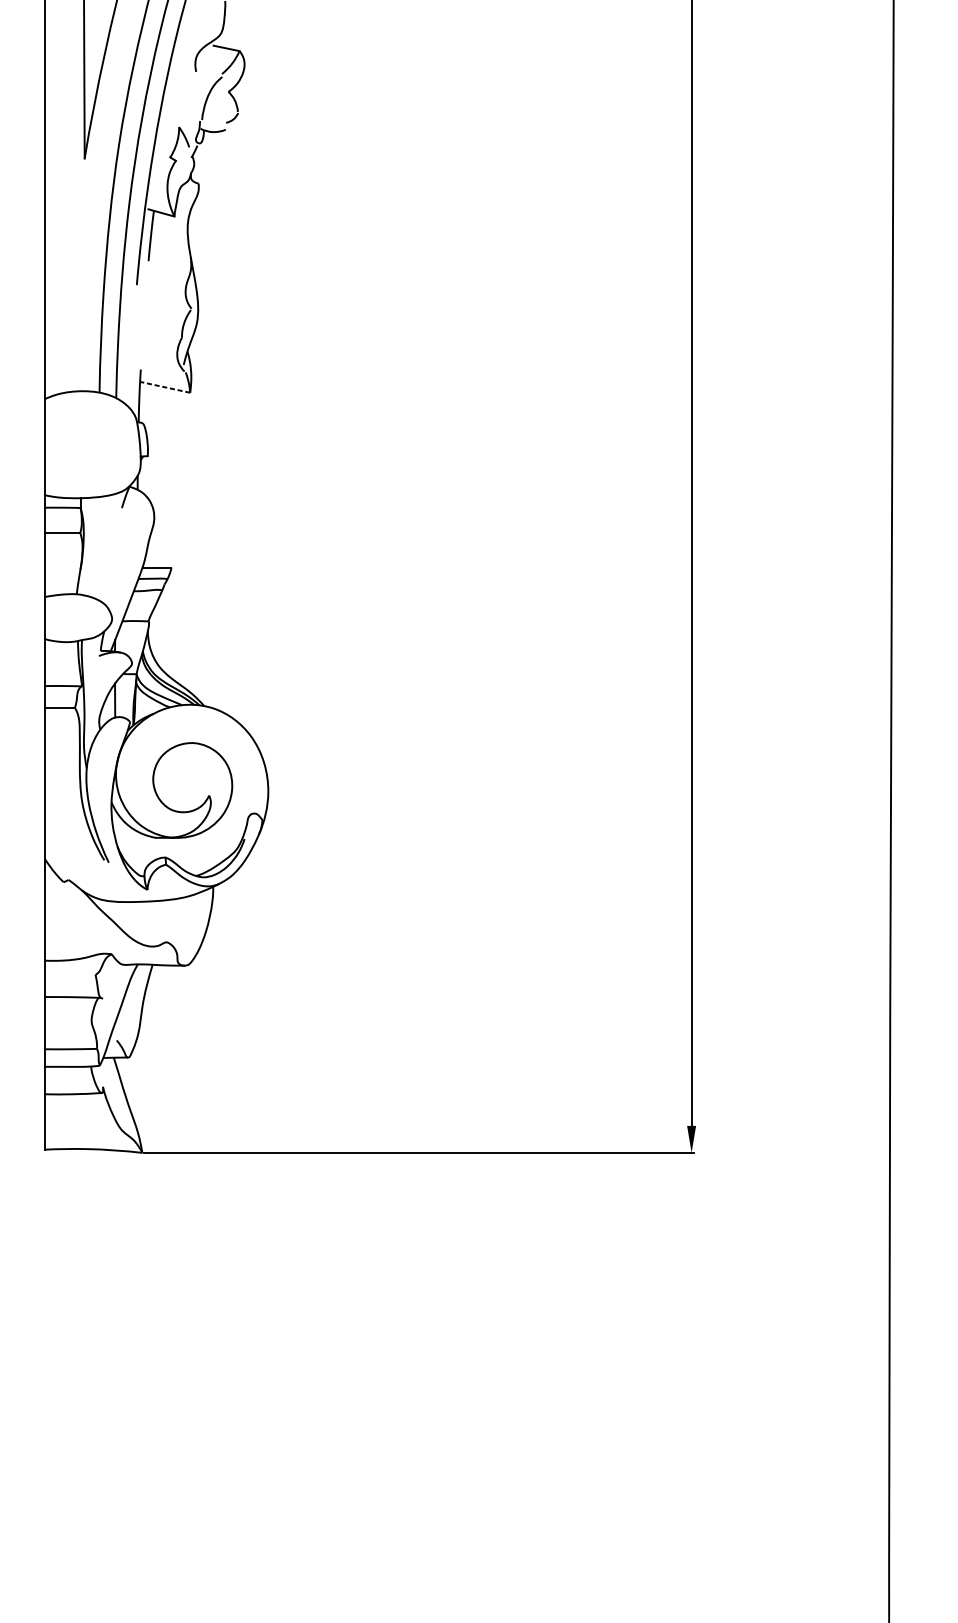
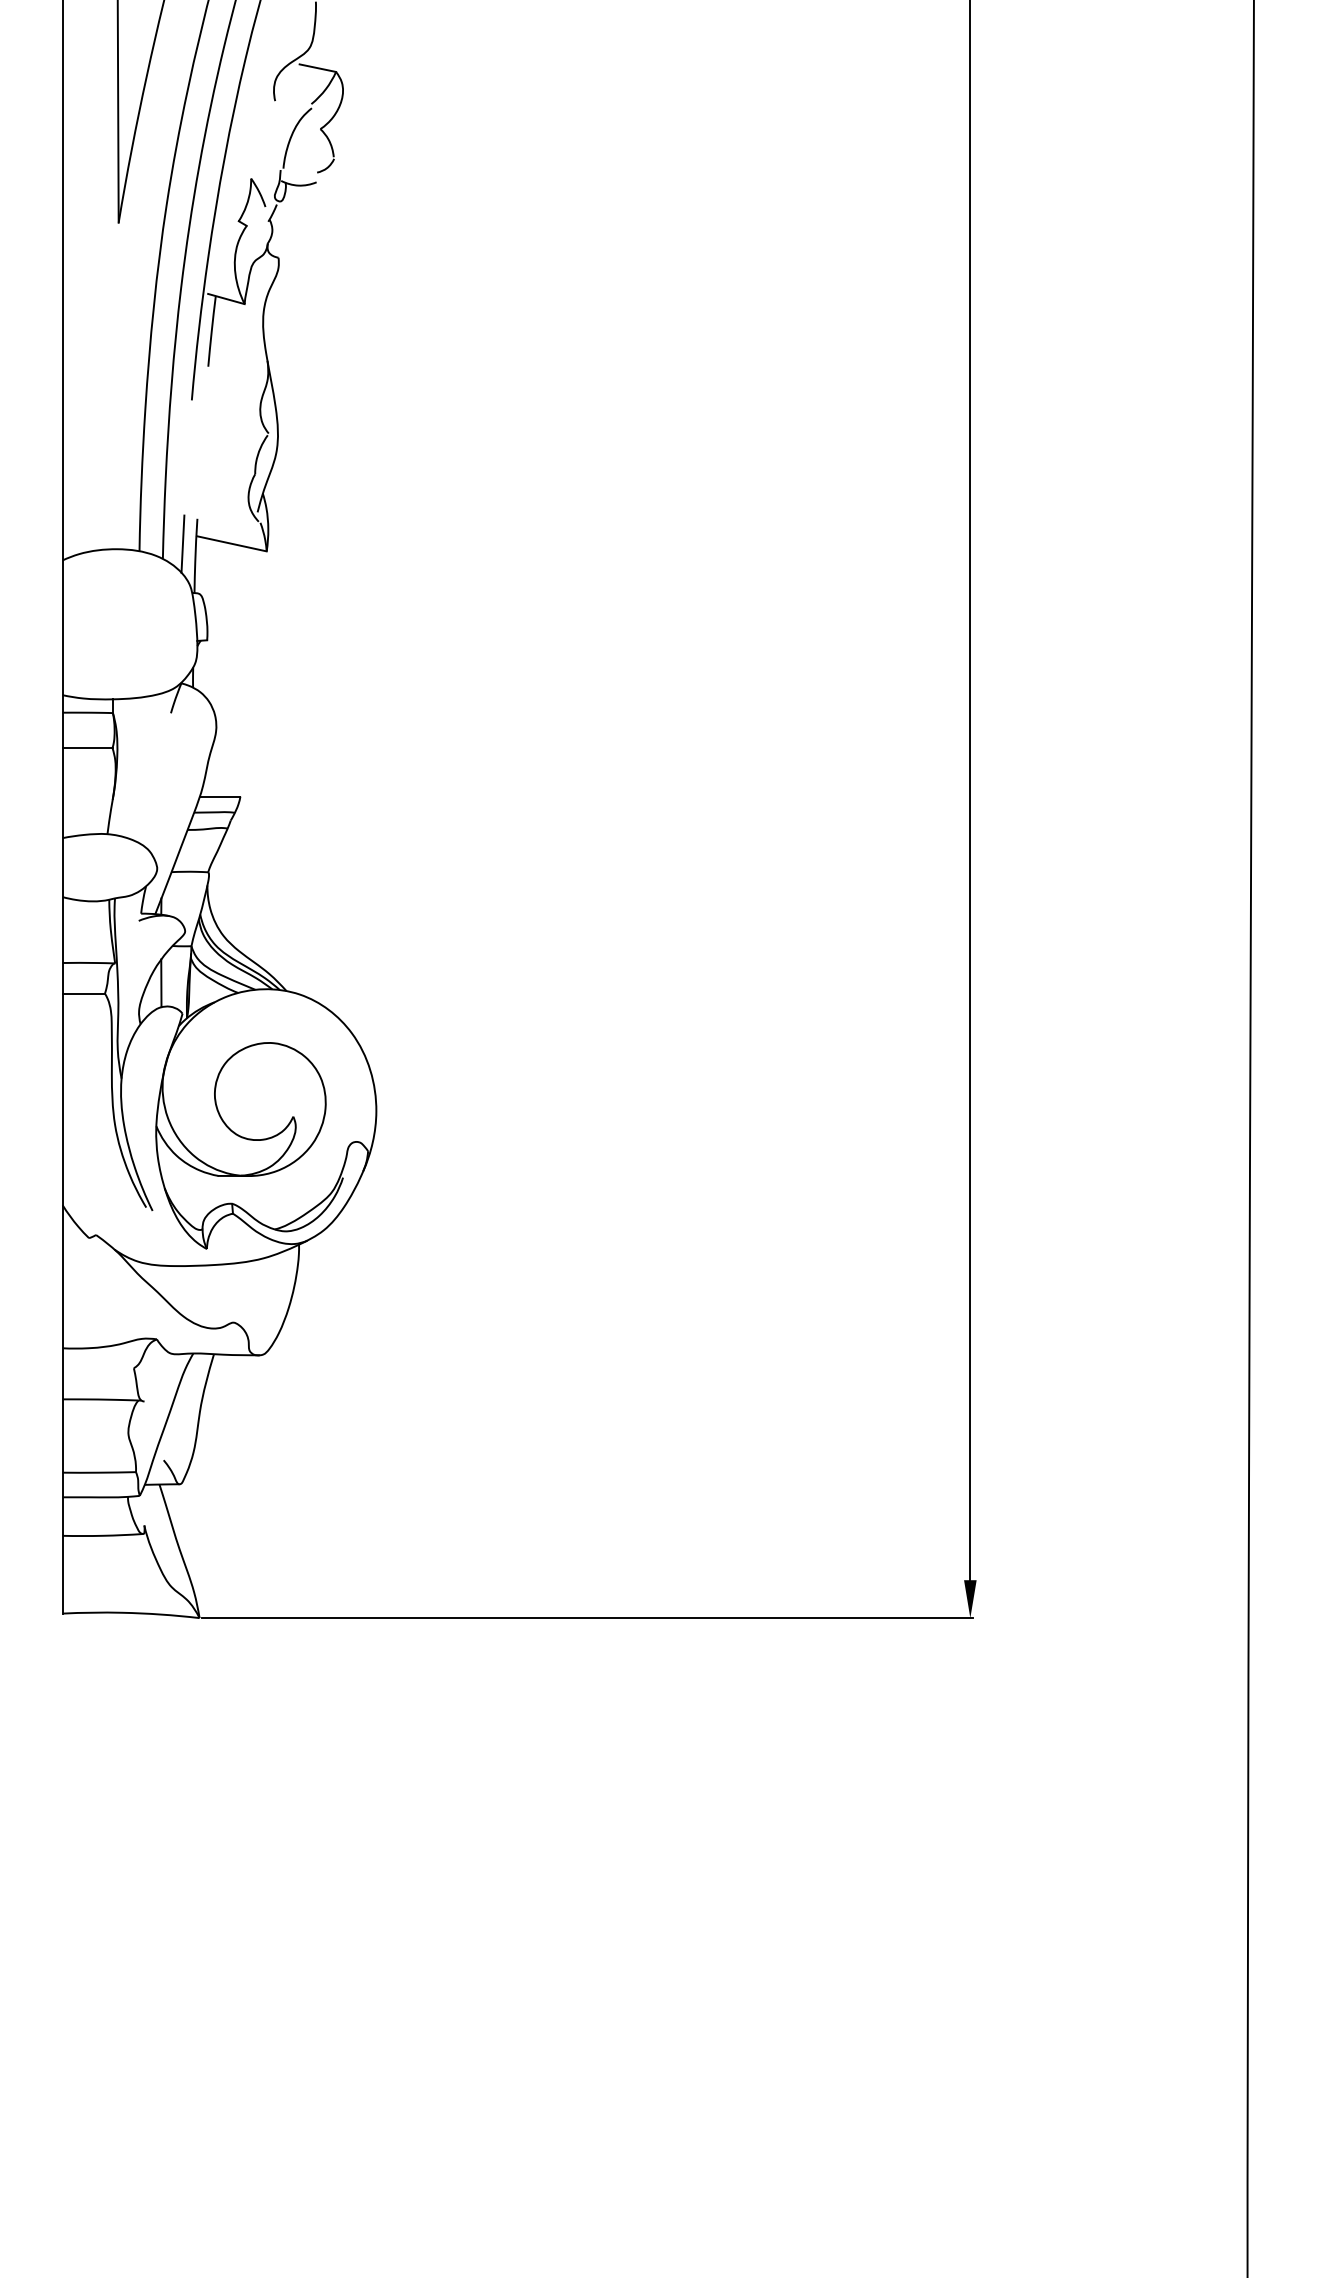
line: (130, 387) -> (182, 543), added
line: (165, 387) -> (231, 543), dashed -> solid

